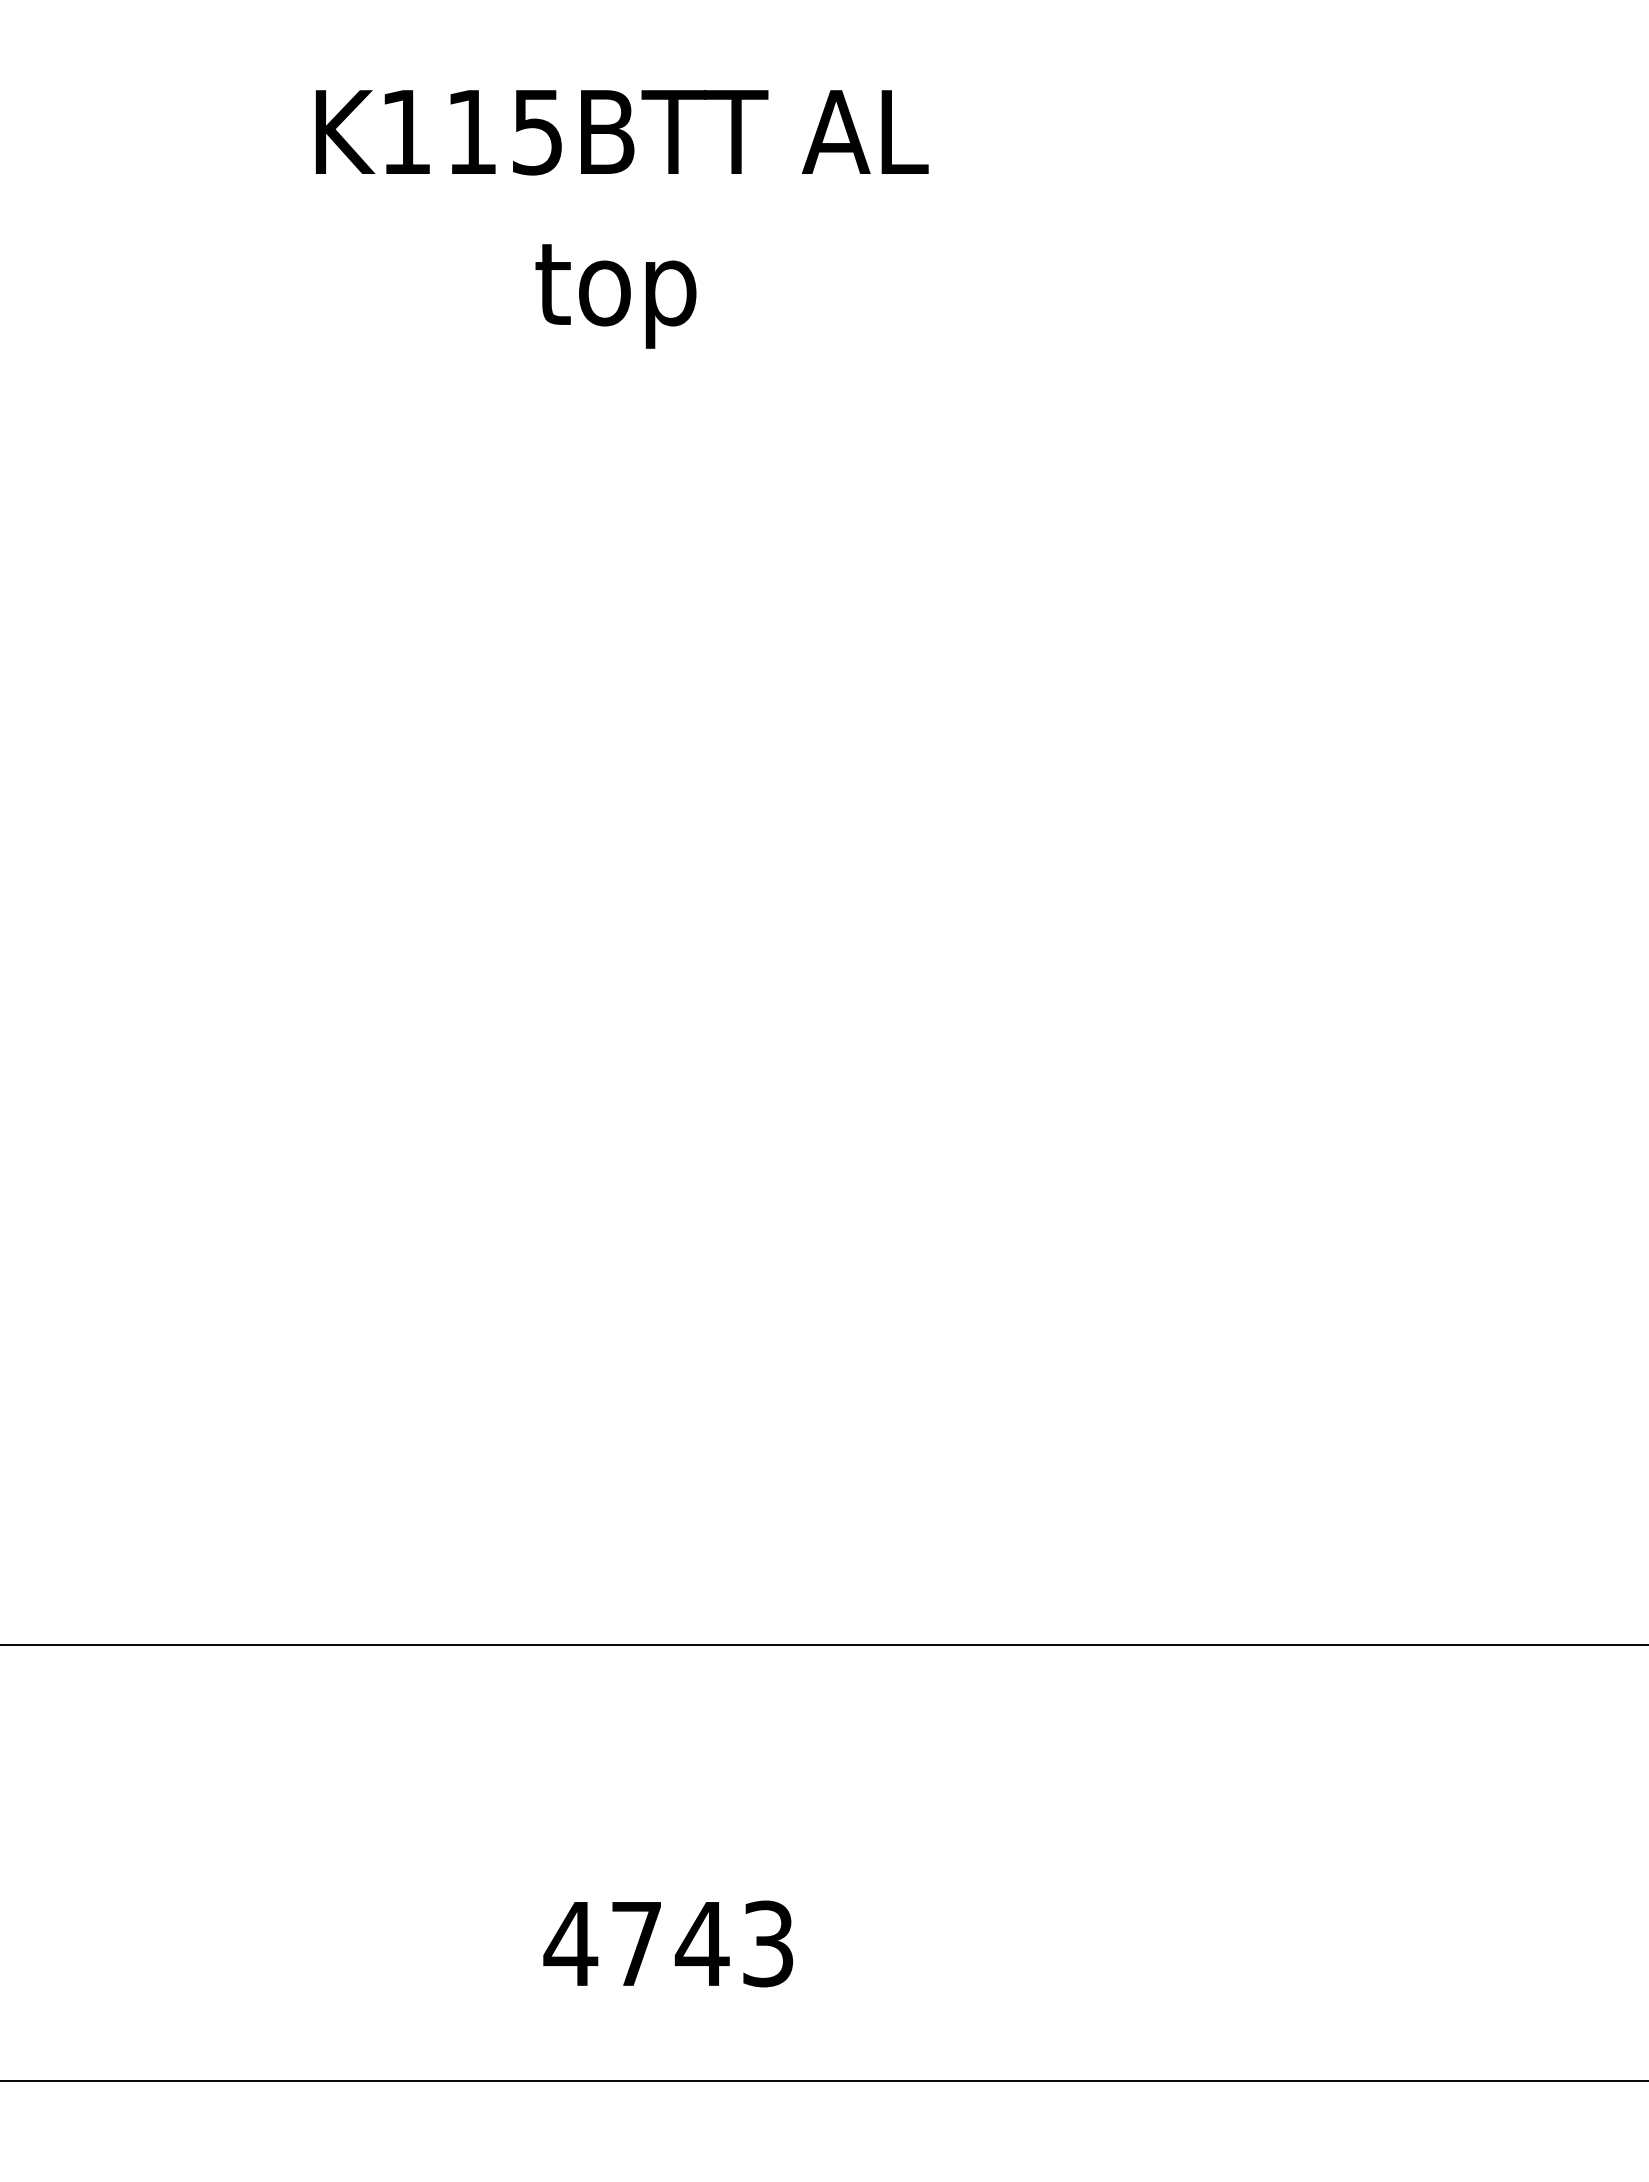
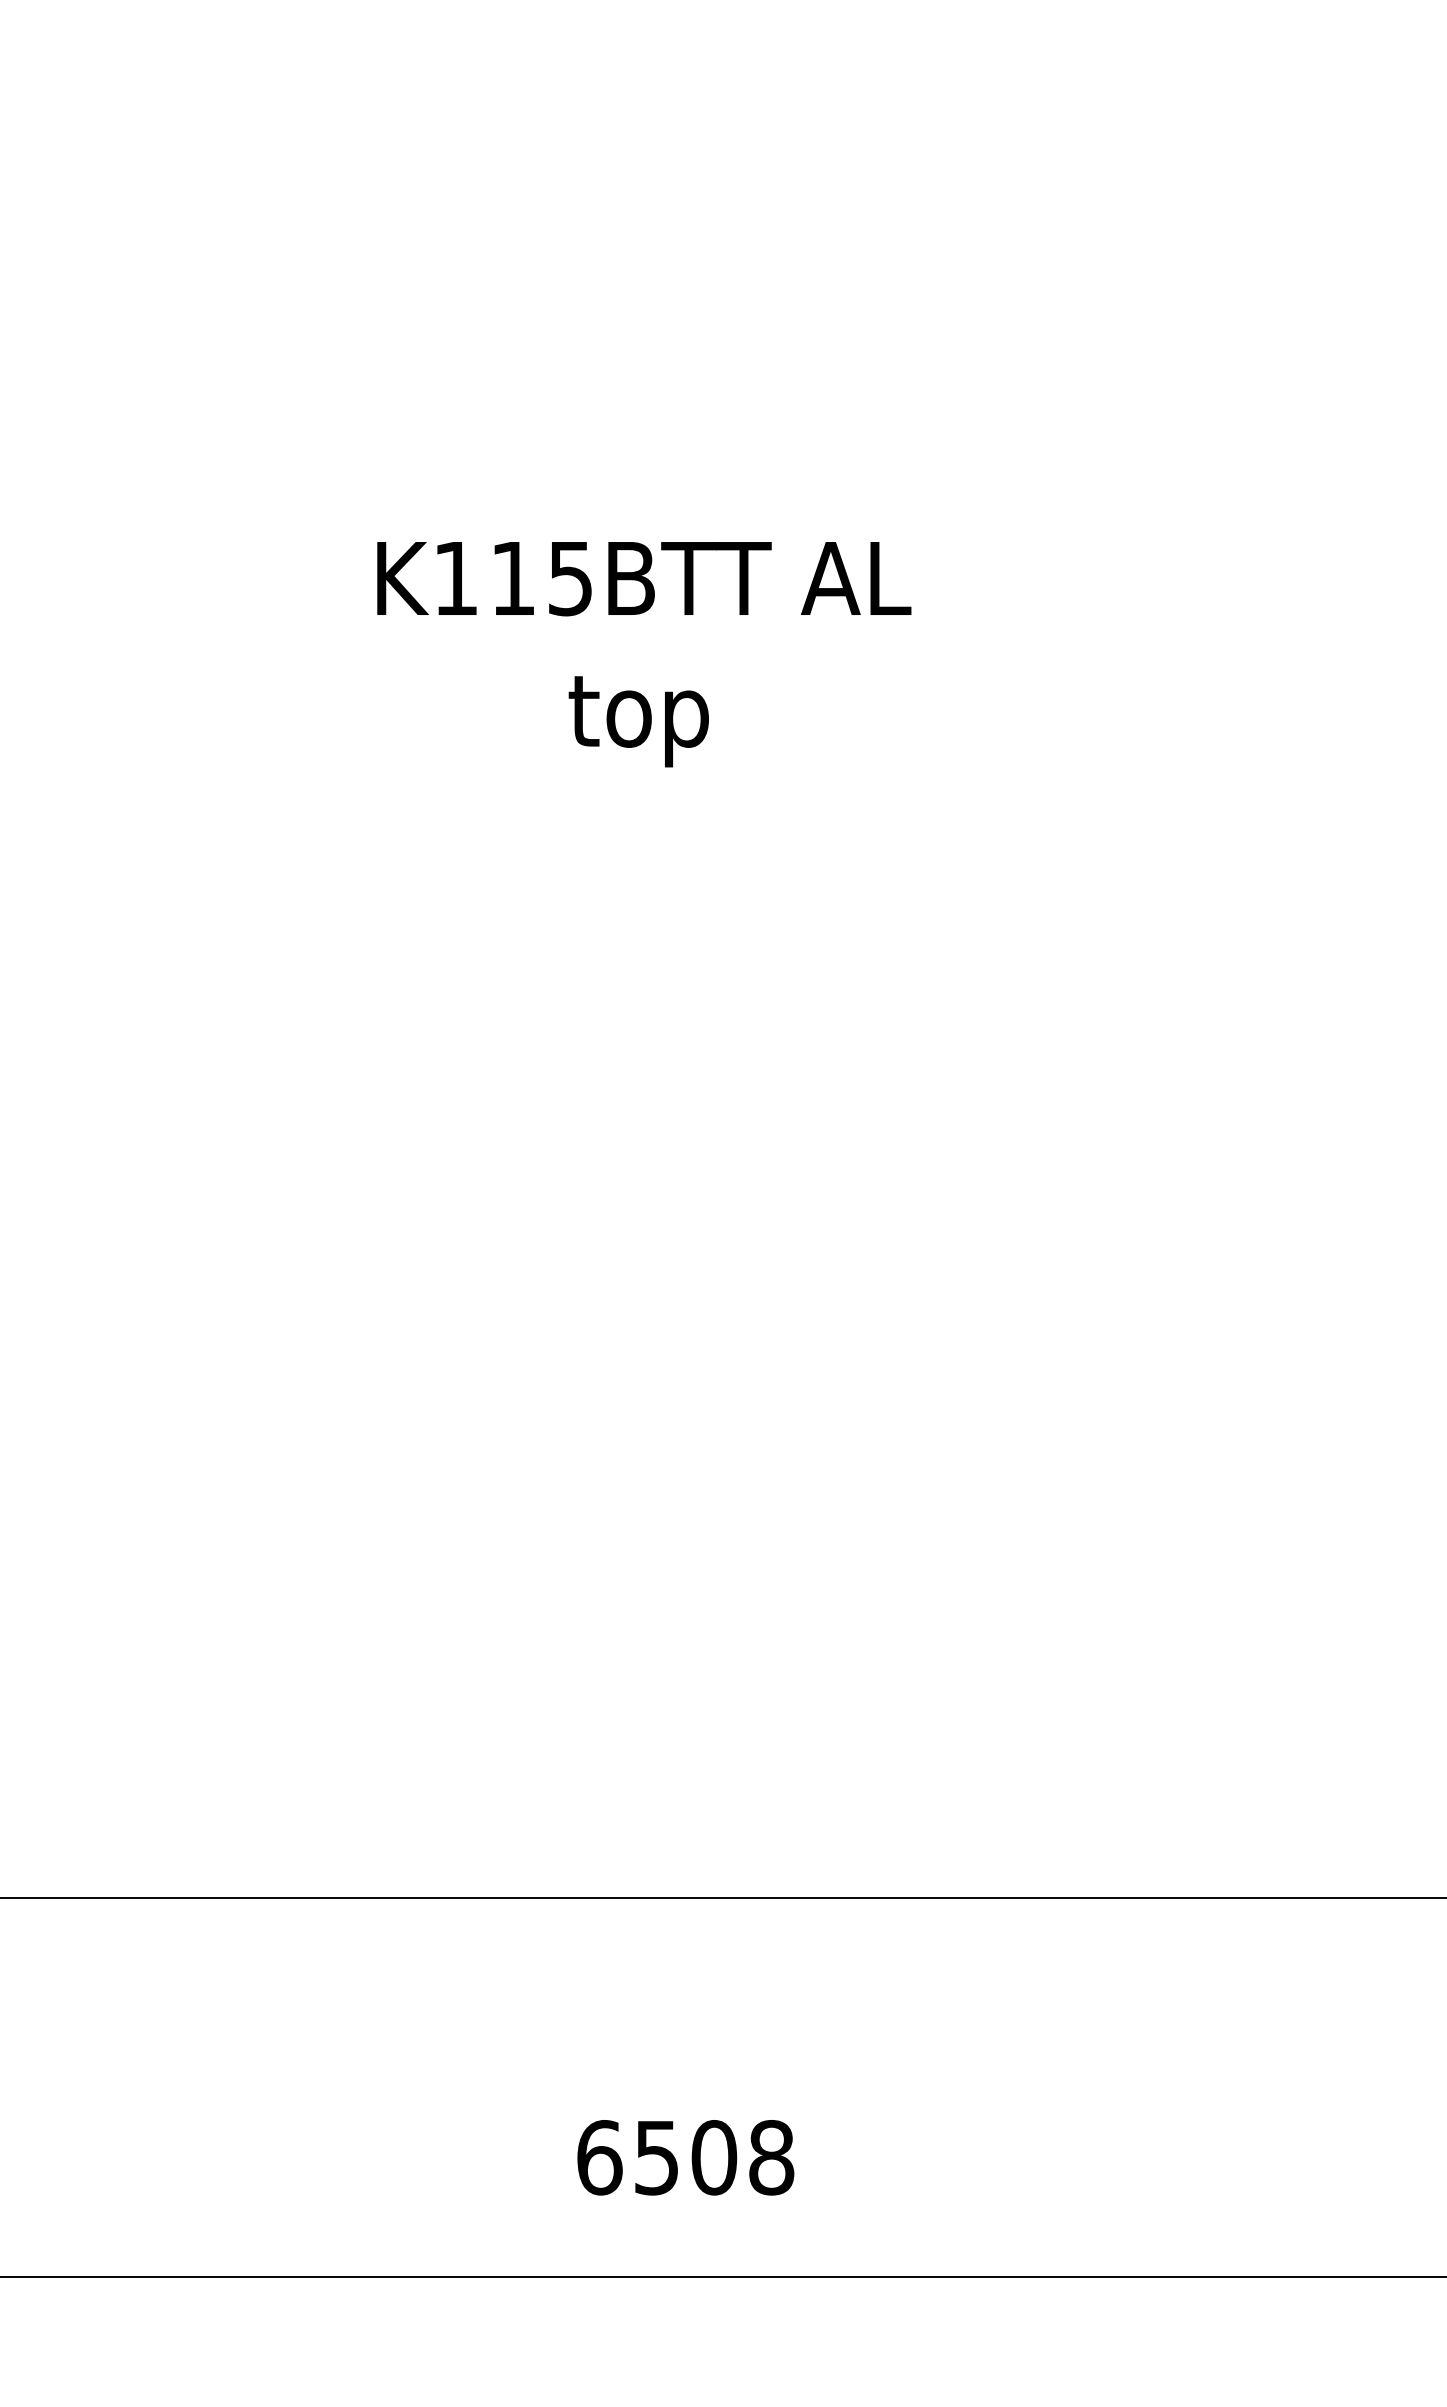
text: (668, 1943) -> (684, 2157), 4743 -> 6508

